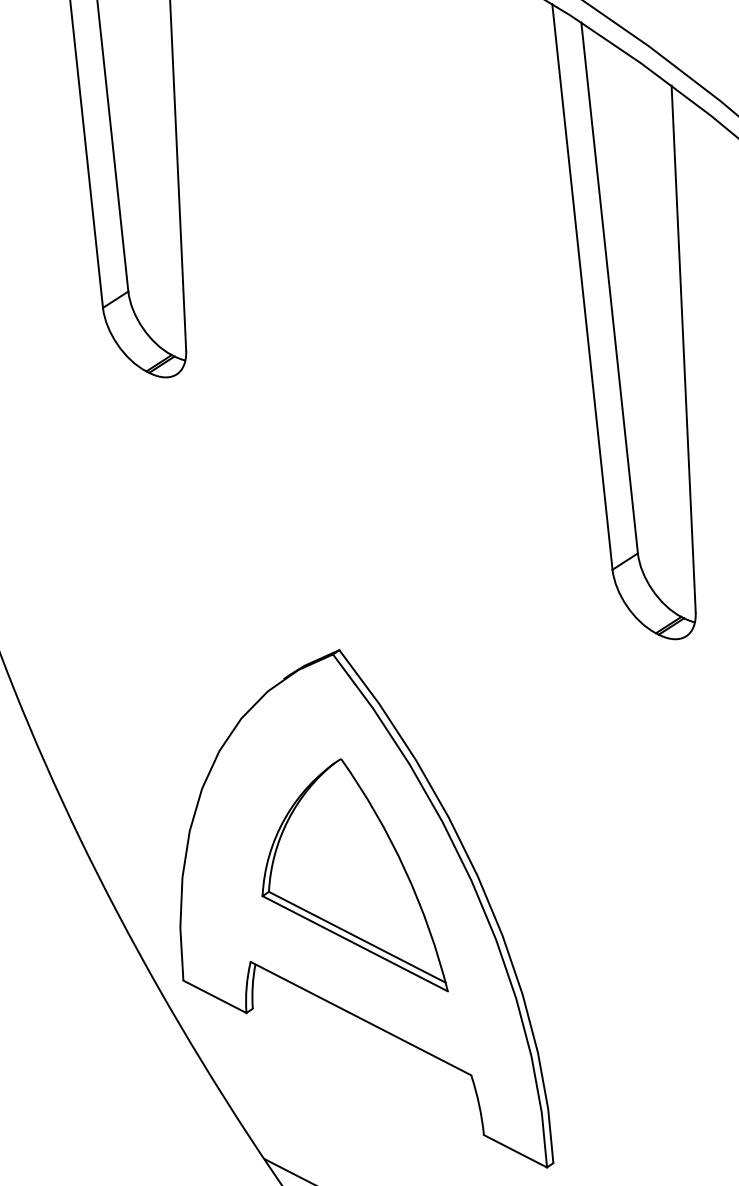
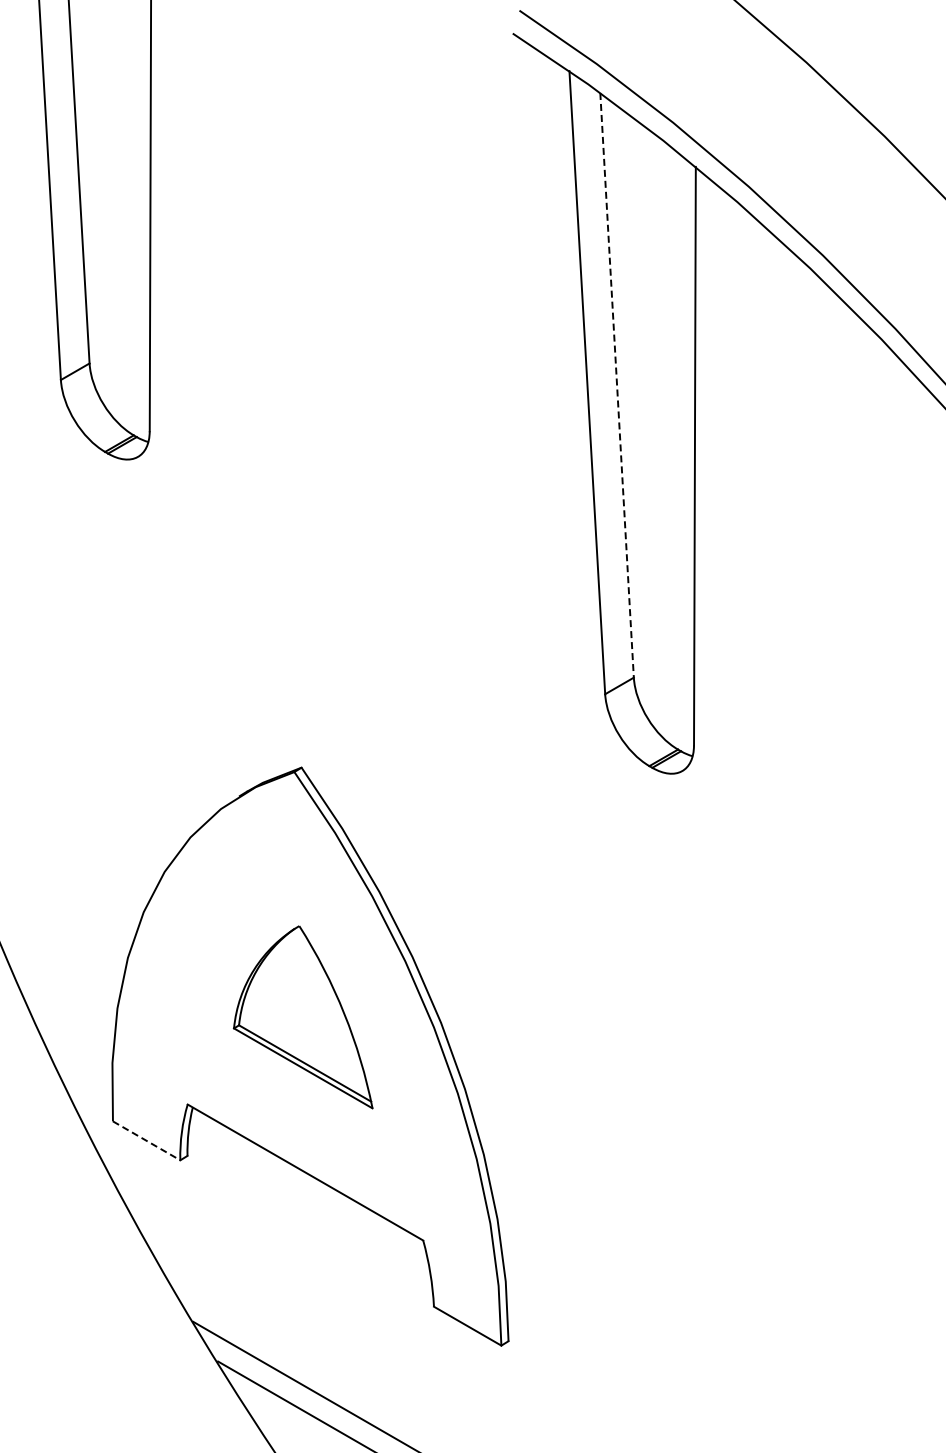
line: (610, 288) -> (617, 385), solid -> dashed
part: (352, 877) -> (303, 1017), size x0.7
line: (214, 996) -> (146, 1140), solid -> dashed

